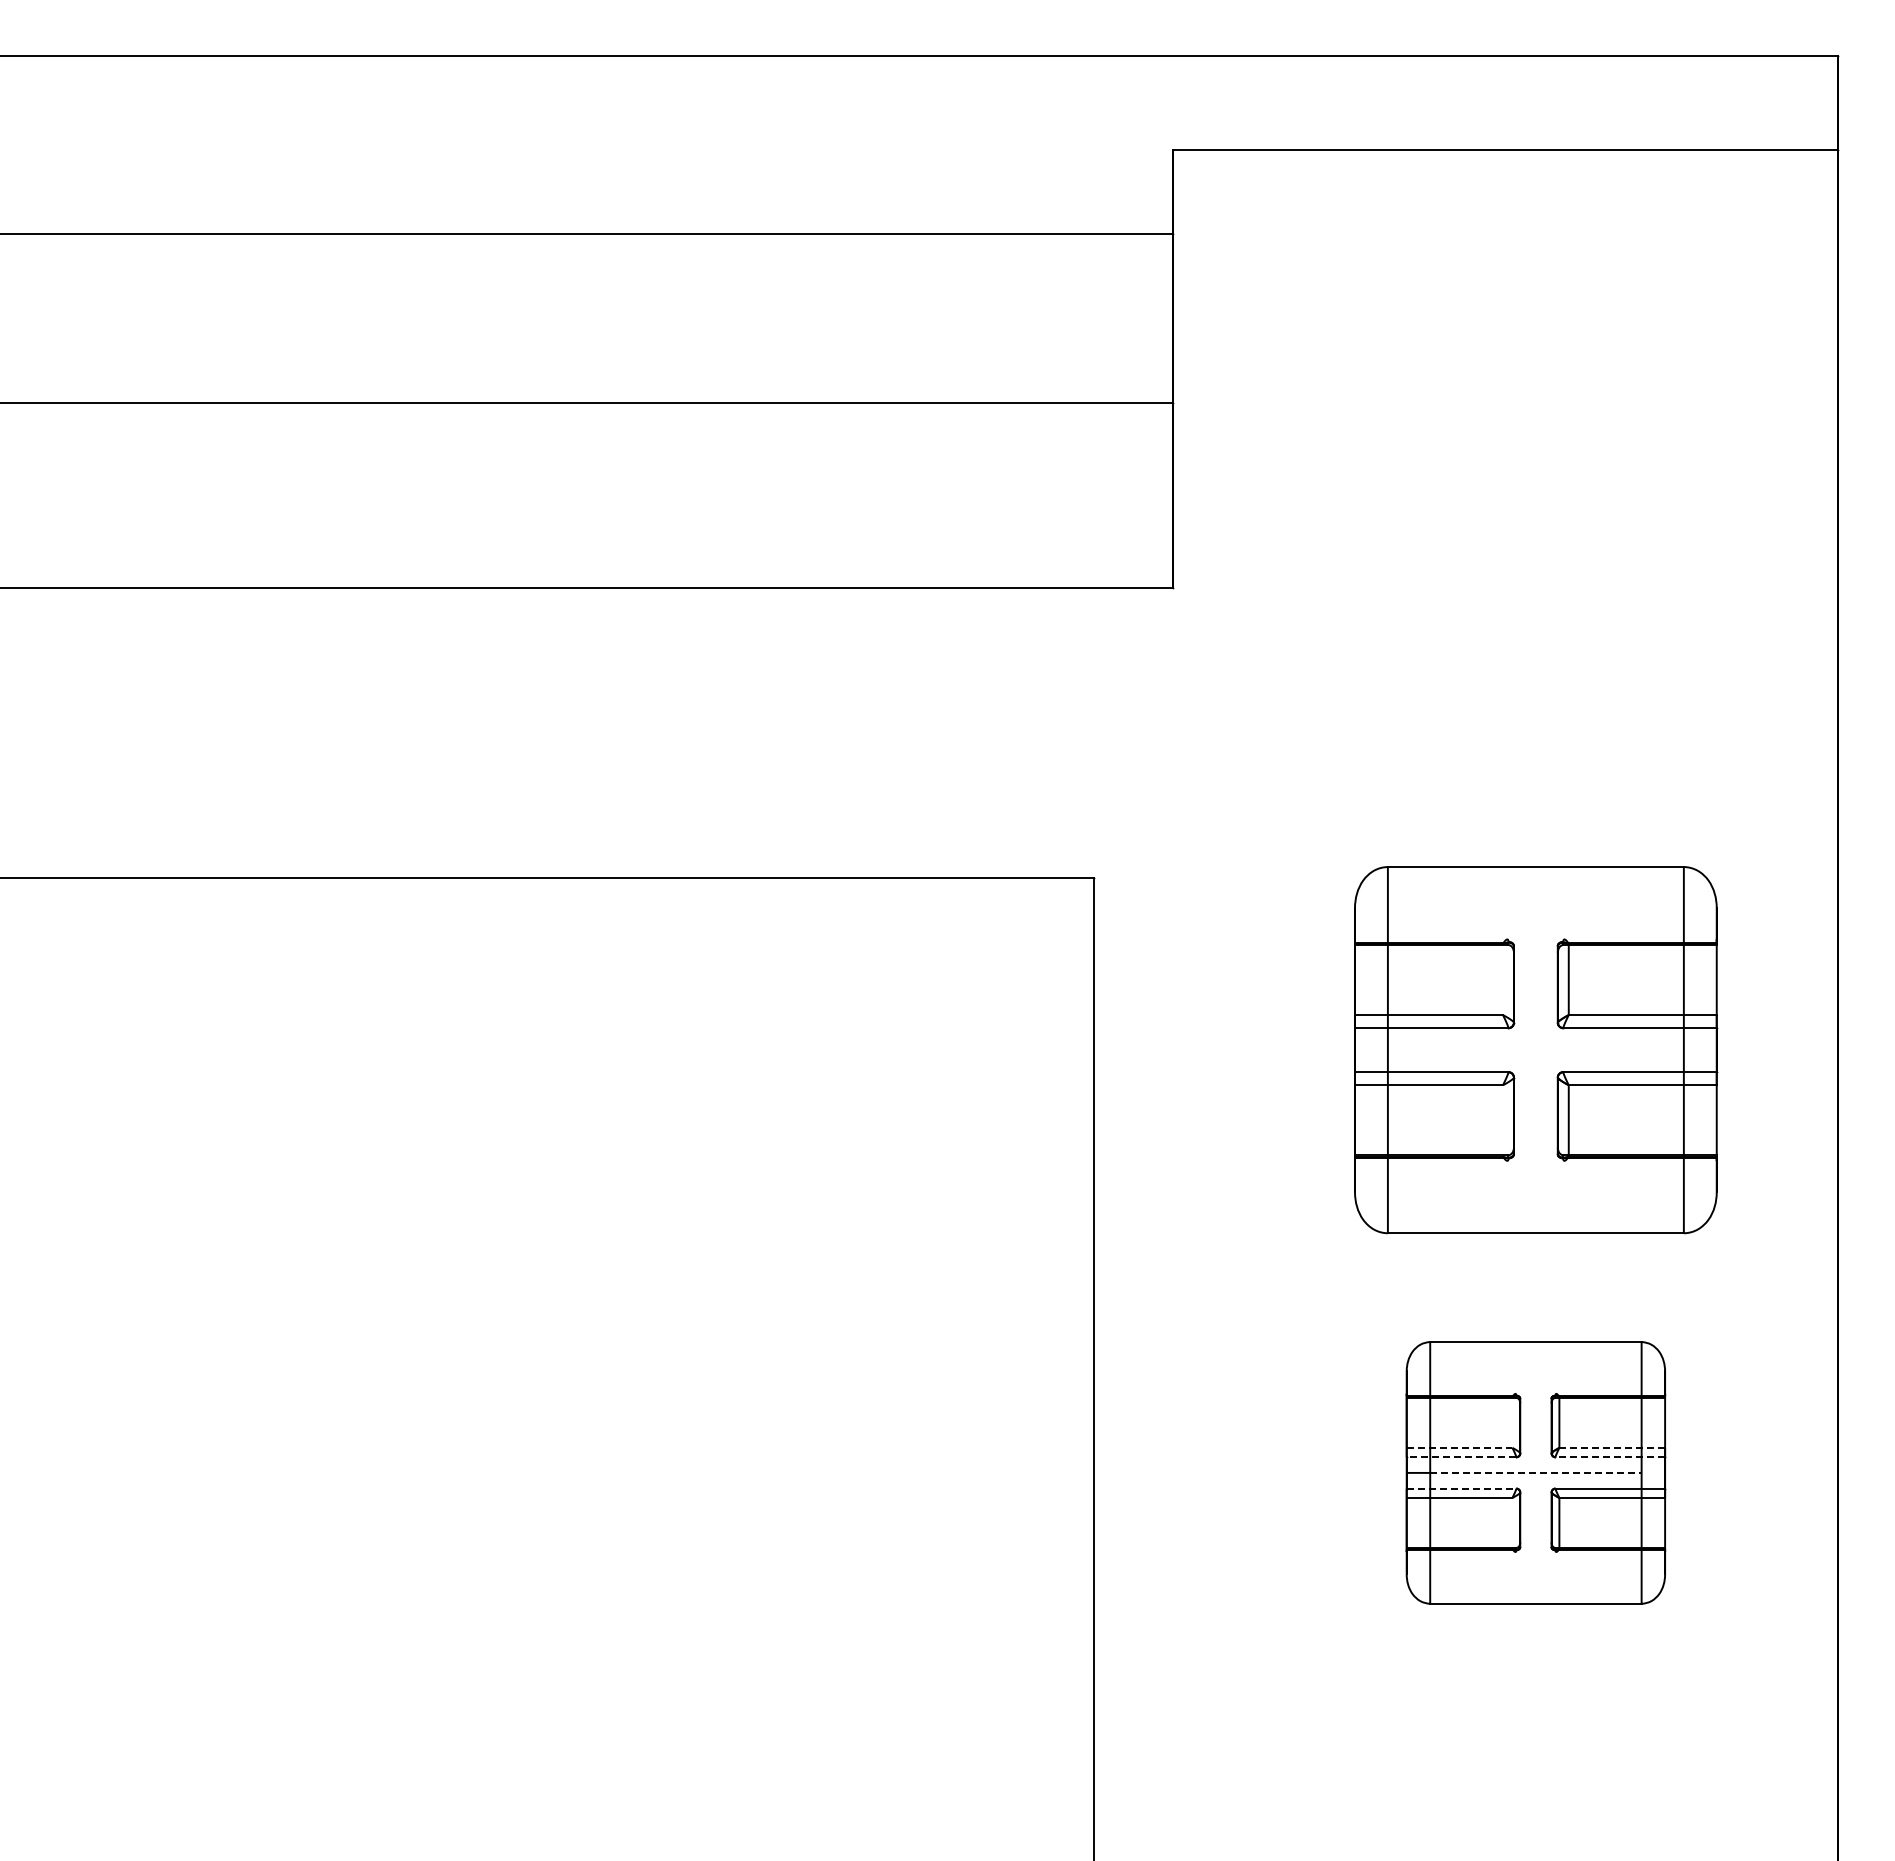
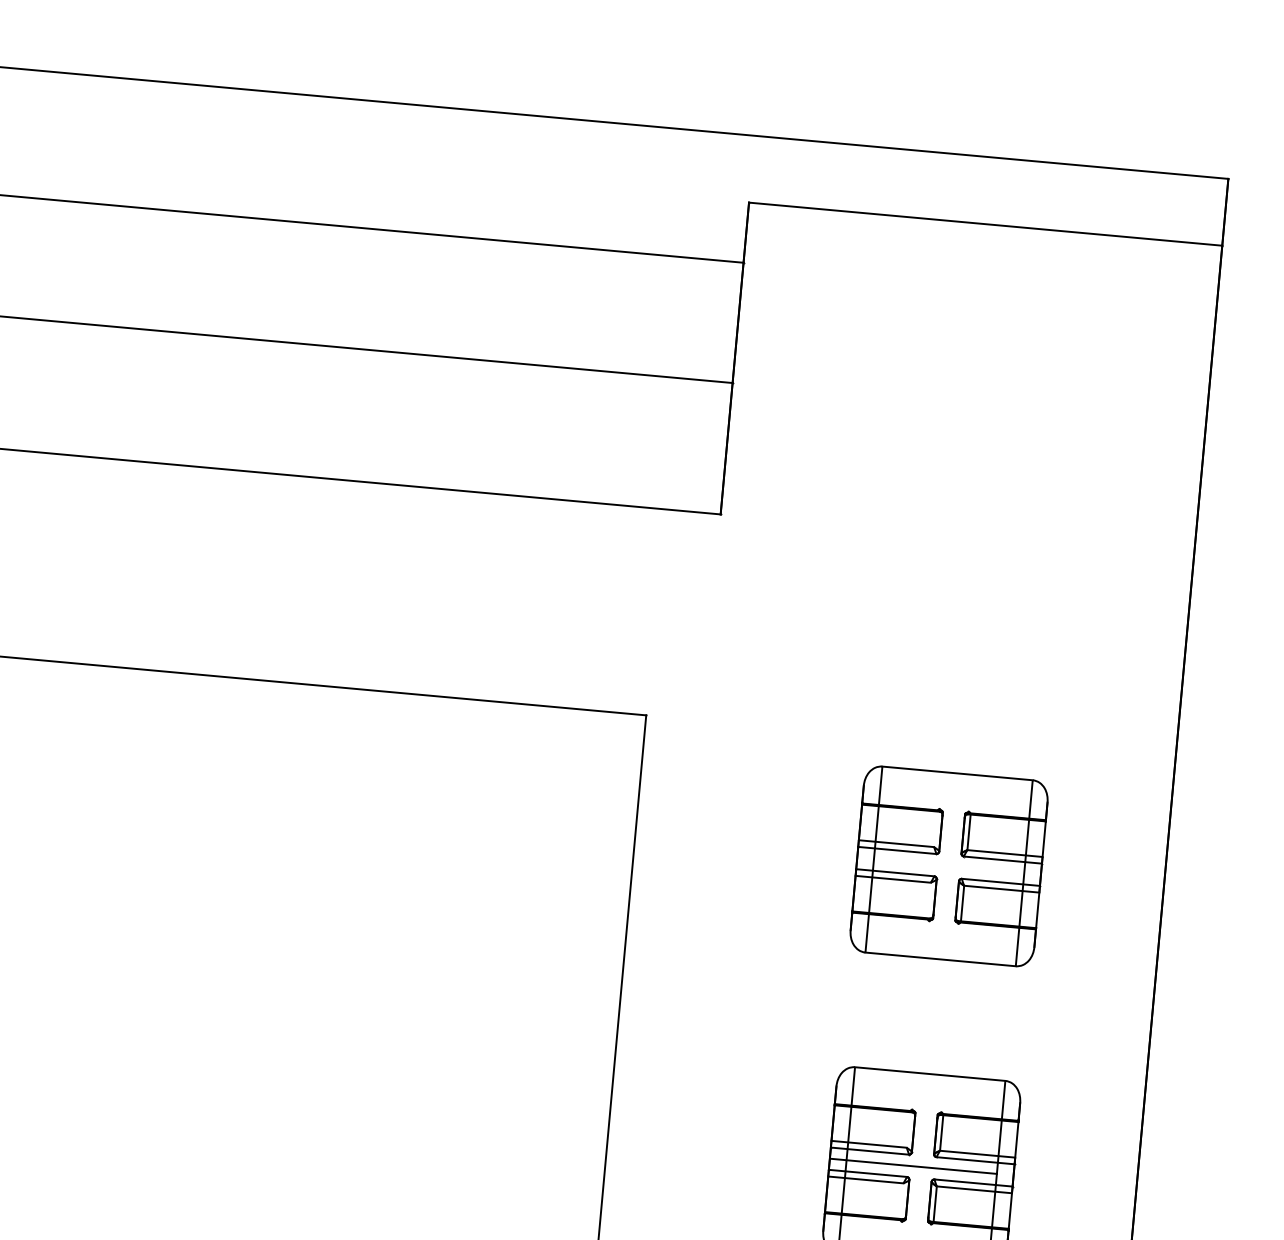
part: (1535, 1049) -> (948, 865), size x0.71
line: (1459, 1447) -> (869, 1144), dashed -> solid
line: (1612, 1447) -> (977, 1153), dashed -> solid
line: (1461, 1457) -> (869, 1151), dashed -> solid
line: (1610, 1457) -> (975, 1160), dashed -> solid
line: (1535, 1472) -> (921, 1166), dashed -> solid
line: (1461, 1488) -> (867, 1173), dashed -> solid

